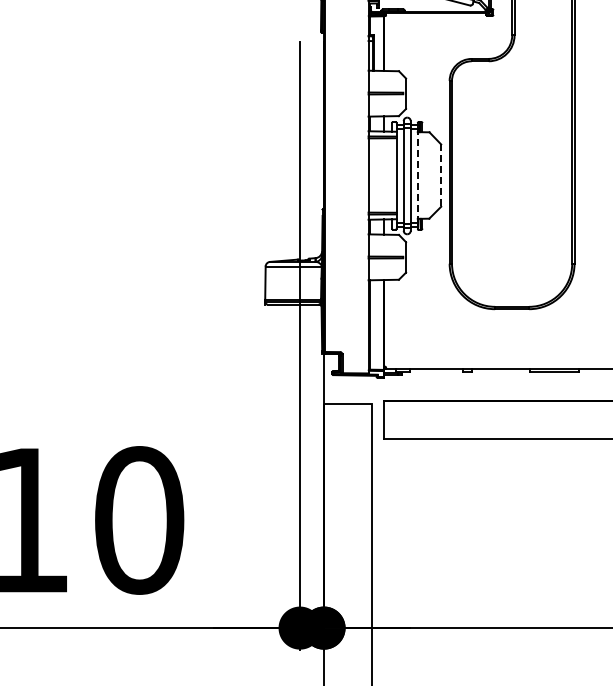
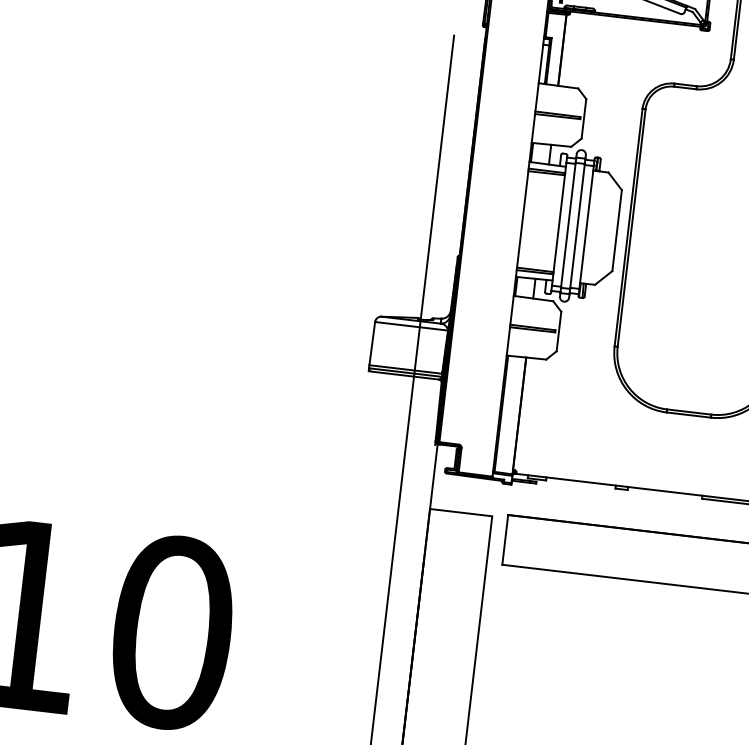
line: (417, 175) -> (586, 226), dashed -> solid
line: (441, 176) -> (617, 231), dashed -> solid

